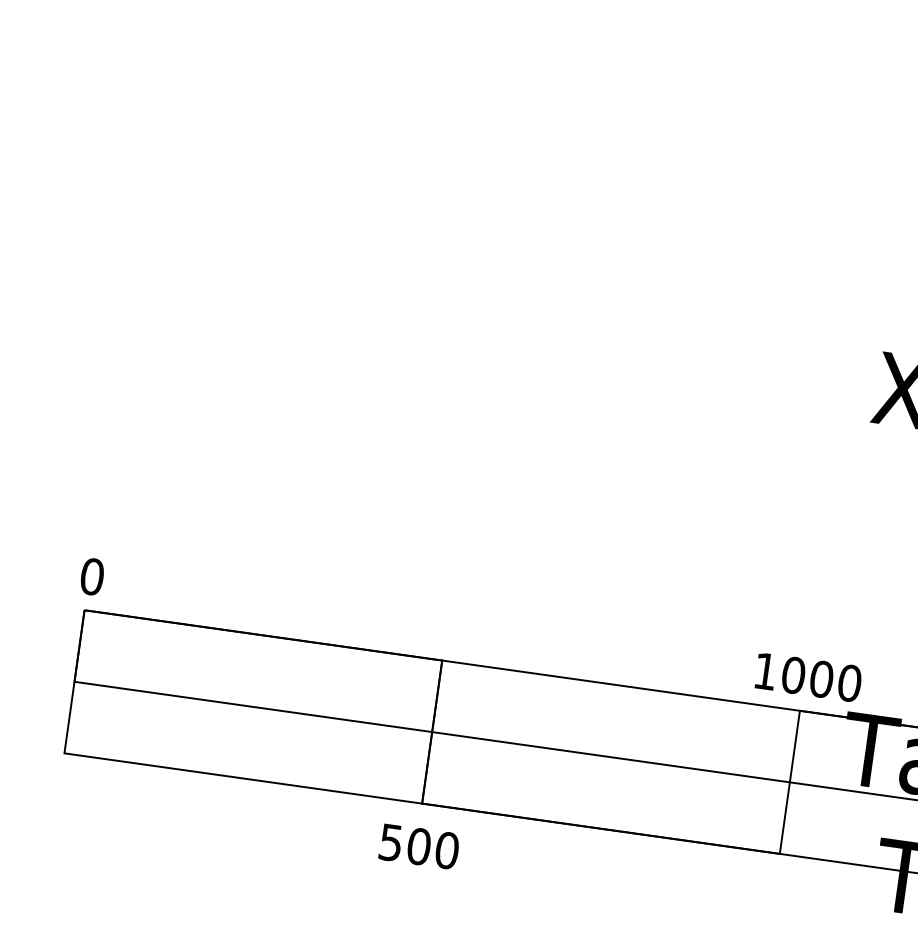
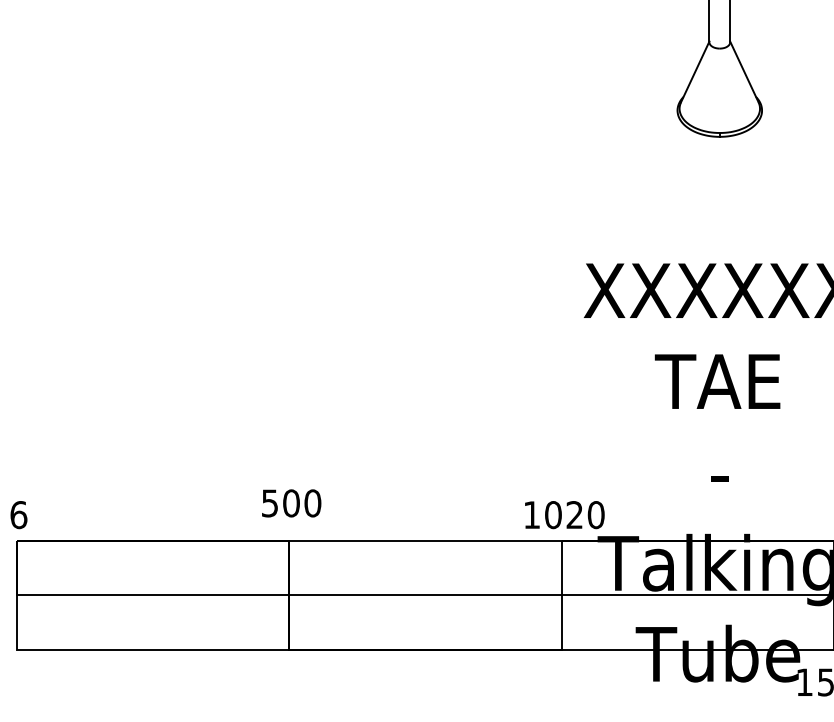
text: (91, 576) -> (18, 514), 0 -> 6
text: (821, 679) -> (574, 515), 1000 -> 1020
text: (419, 846) -> (291, 503), moved

